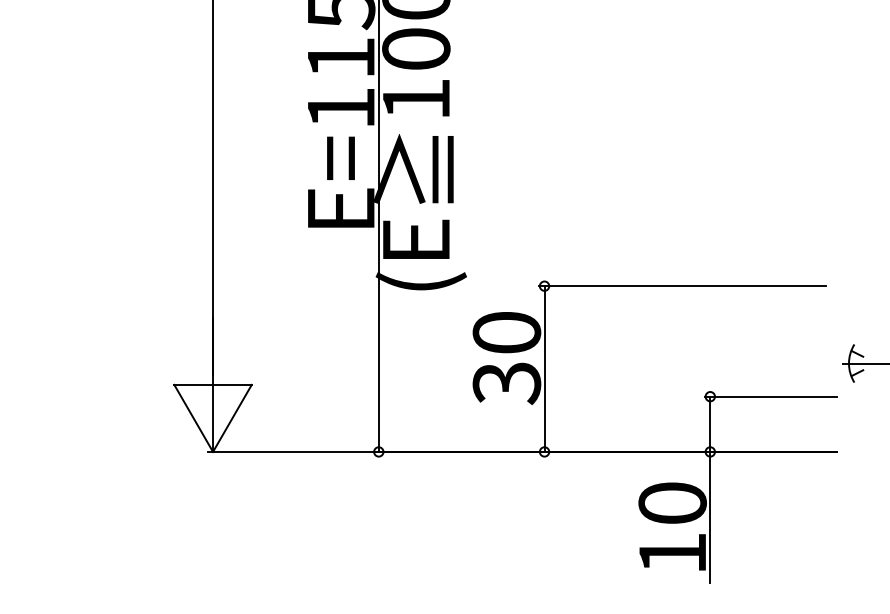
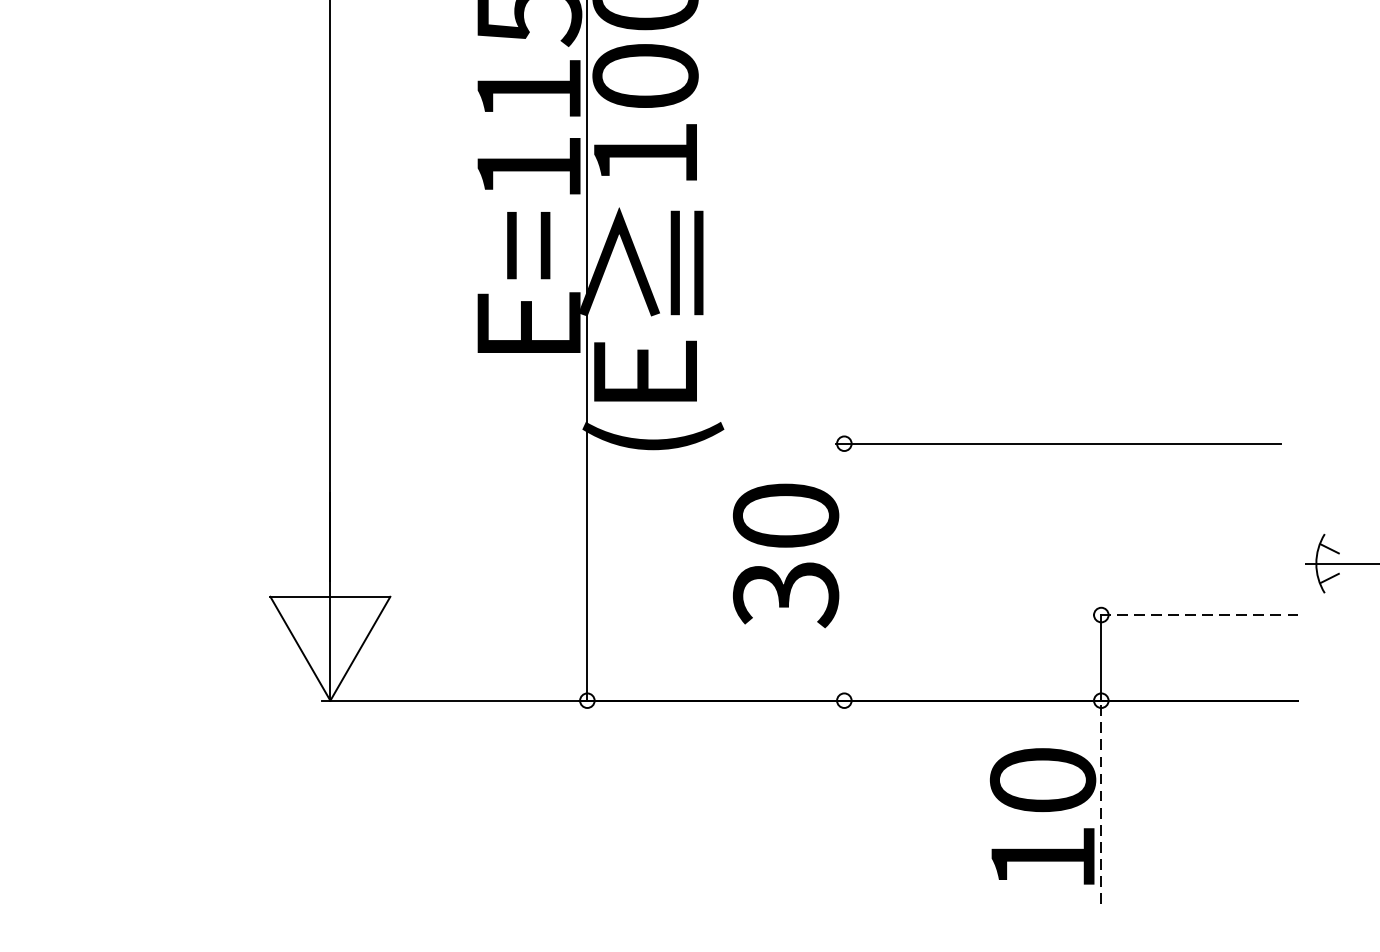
line: (544, 368) -> (844, 571), removed
line: (770, 396) -> (1194, 614), solid -> dashed
line: (710, 516) -> (1101, 800), solid -> dashed

